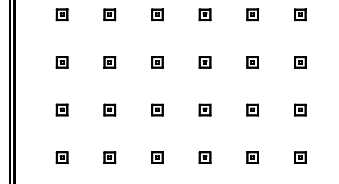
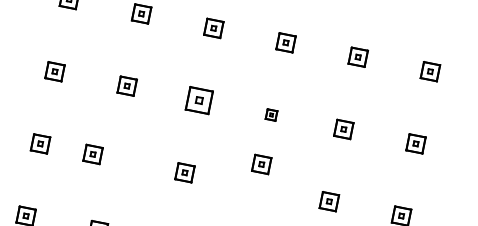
part: (157, 62) -> (199, 100), size x1.4
part: (204, 62) -> (270, 114), size x0.6
part: (109, 109) -> (92, 153), moved
part: (204, 109) -> (261, 163), moved

